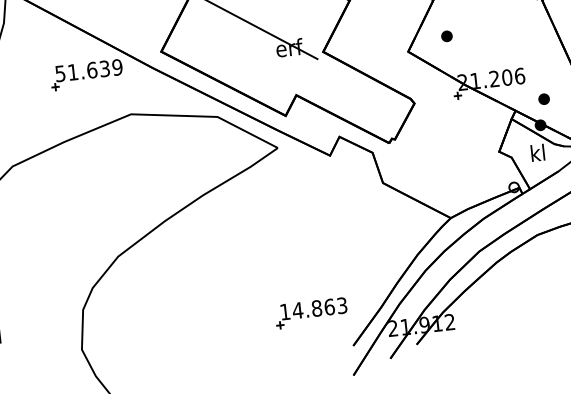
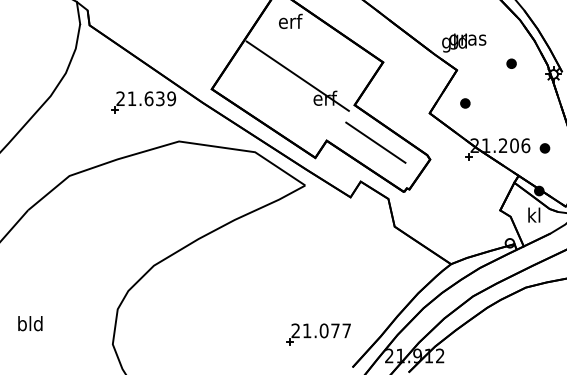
text: (60, 73) -> (120, 98), 51.639 -> 21.639
line: (351, 91) -> (375, 142), added
part: (543, 99) -> (544, 148), moved
text: (312, 308) -> (320, 330), 14.863 -> 21.077

